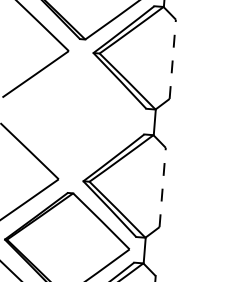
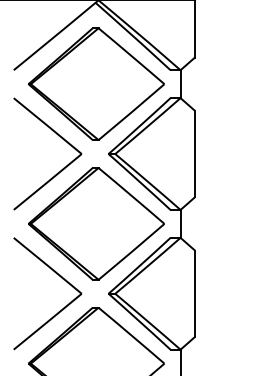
line: (172, 58) -> (194, 153), dashed -> solid
part: (77, 115) -> (96, 223), added
line: (162, 187) -> (194, 293), dashed -> solid

